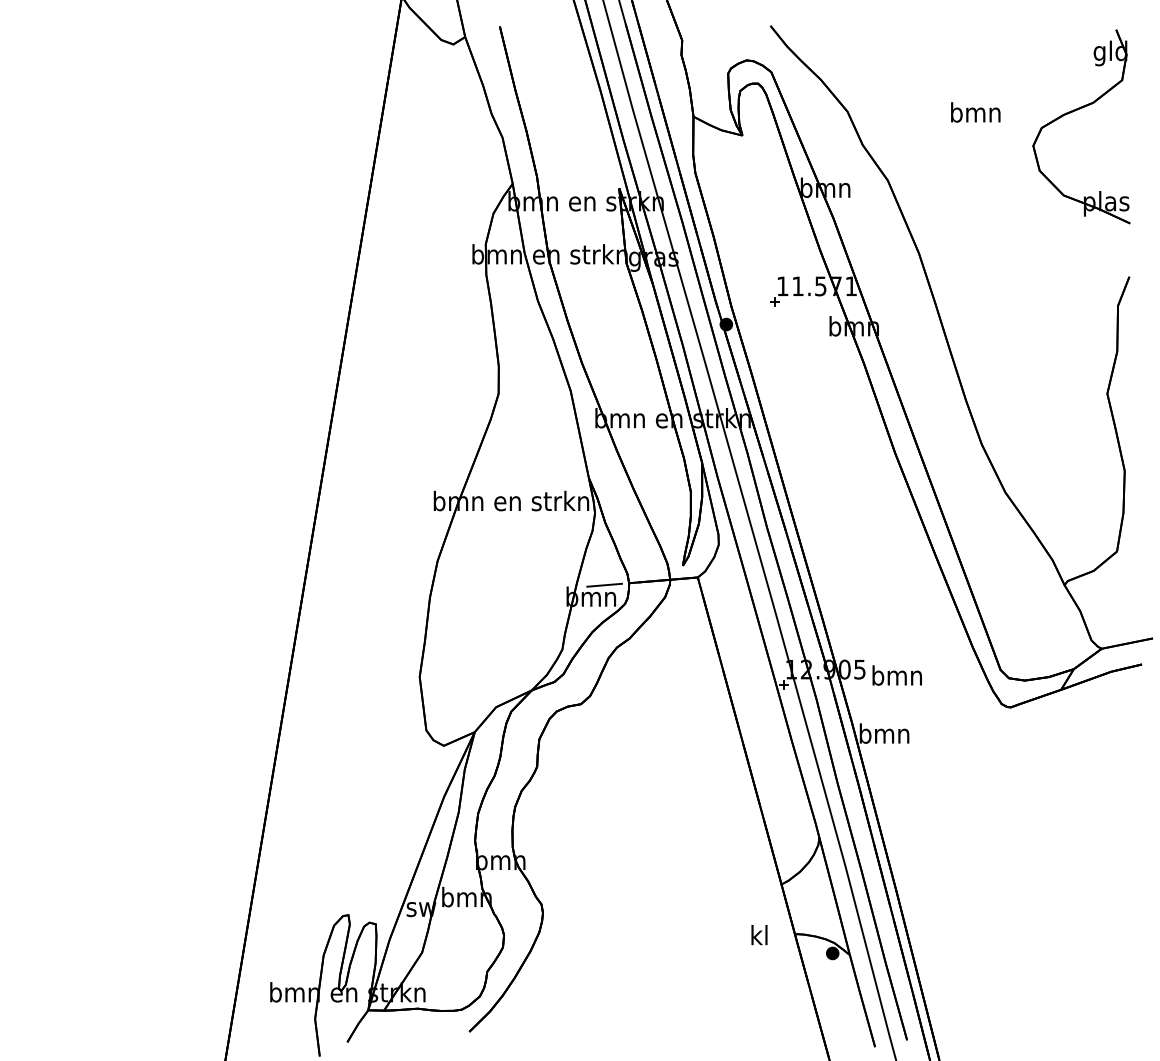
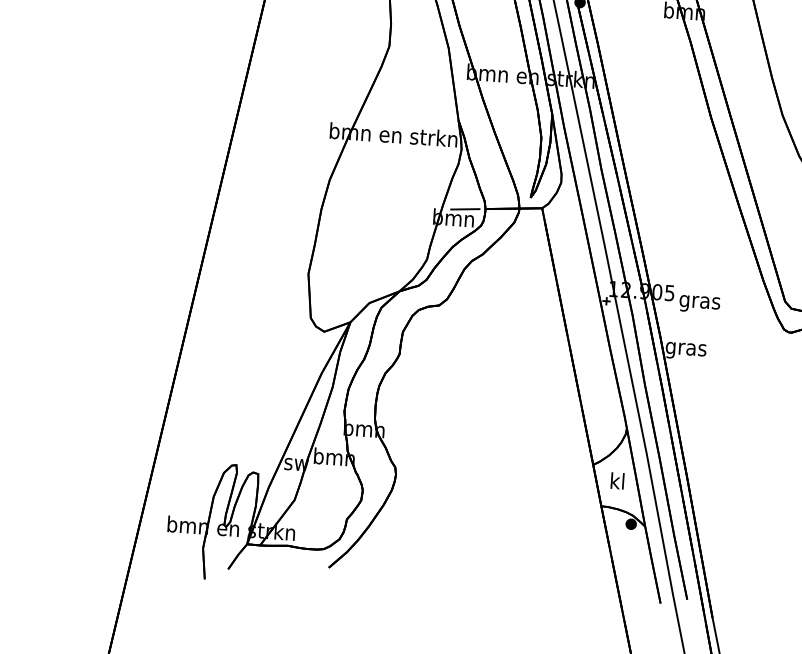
text: (896, 677) -> (699, 301), bmn -> gras
text: (884, 736) -> (686, 349), bmn -> gras
text: (759, 935) -> (617, 481), moved

